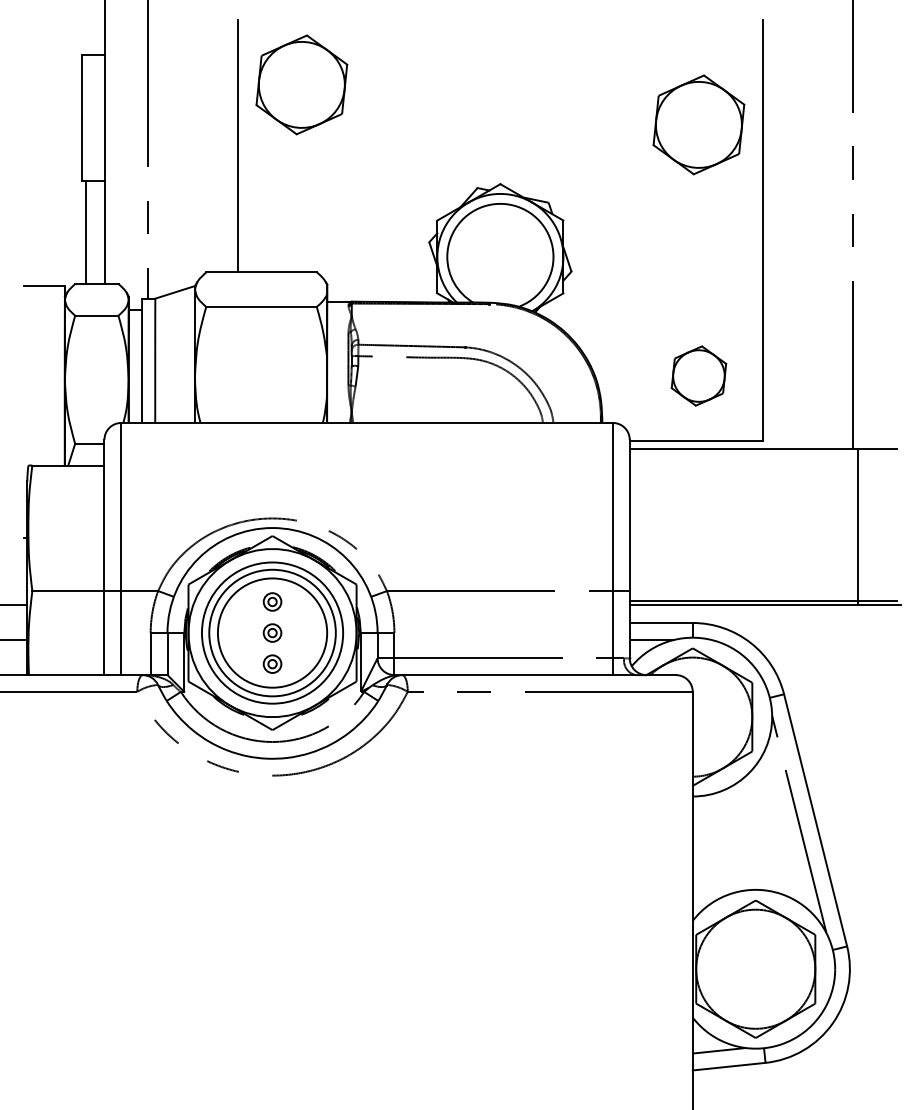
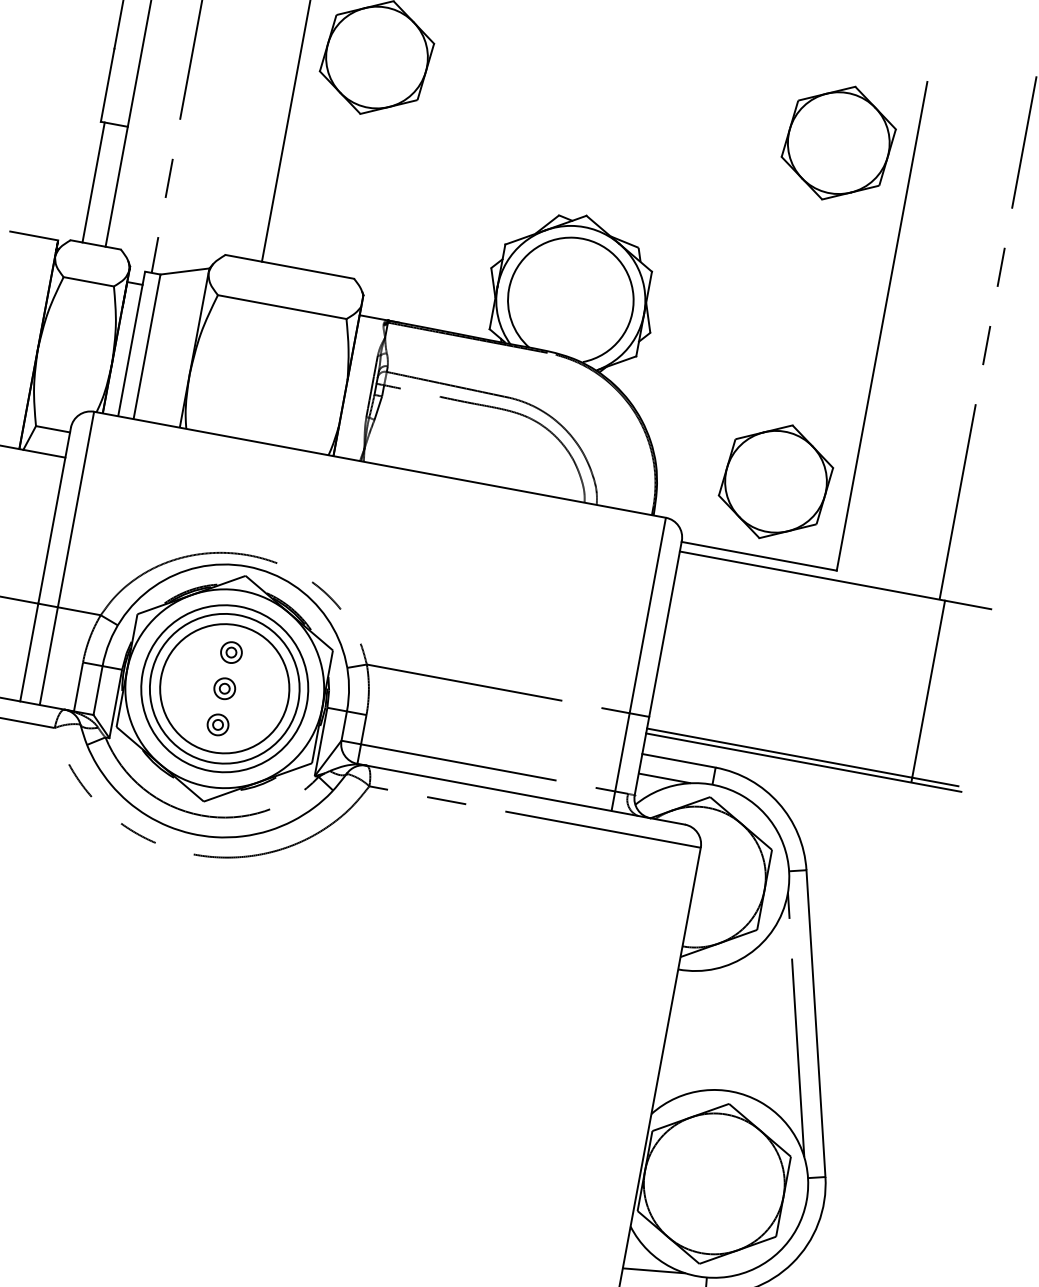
part: (698, 124) -> (838, 142), moved
part: (698, 375) -> (775, 481), size x1.67

